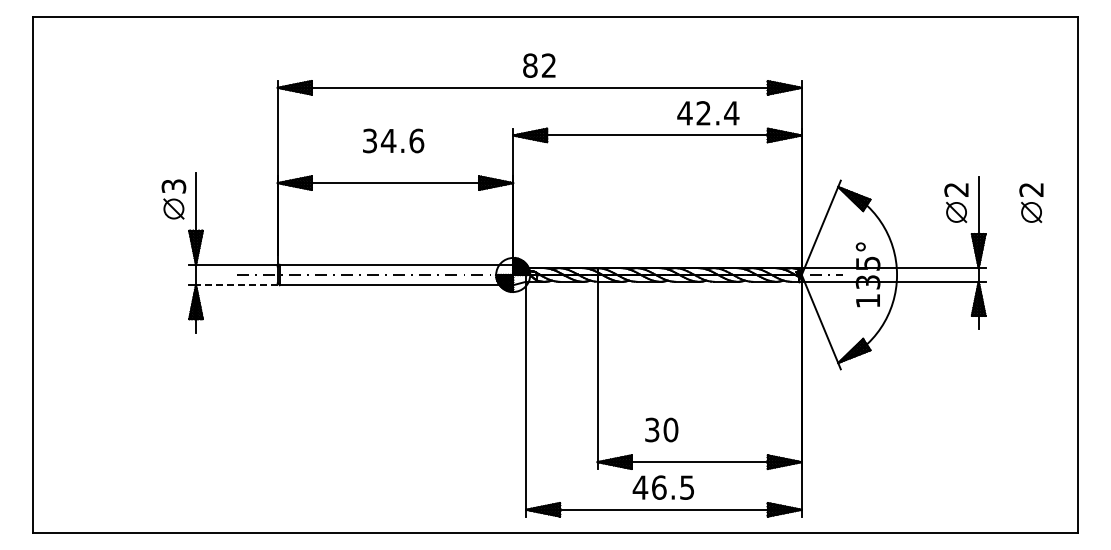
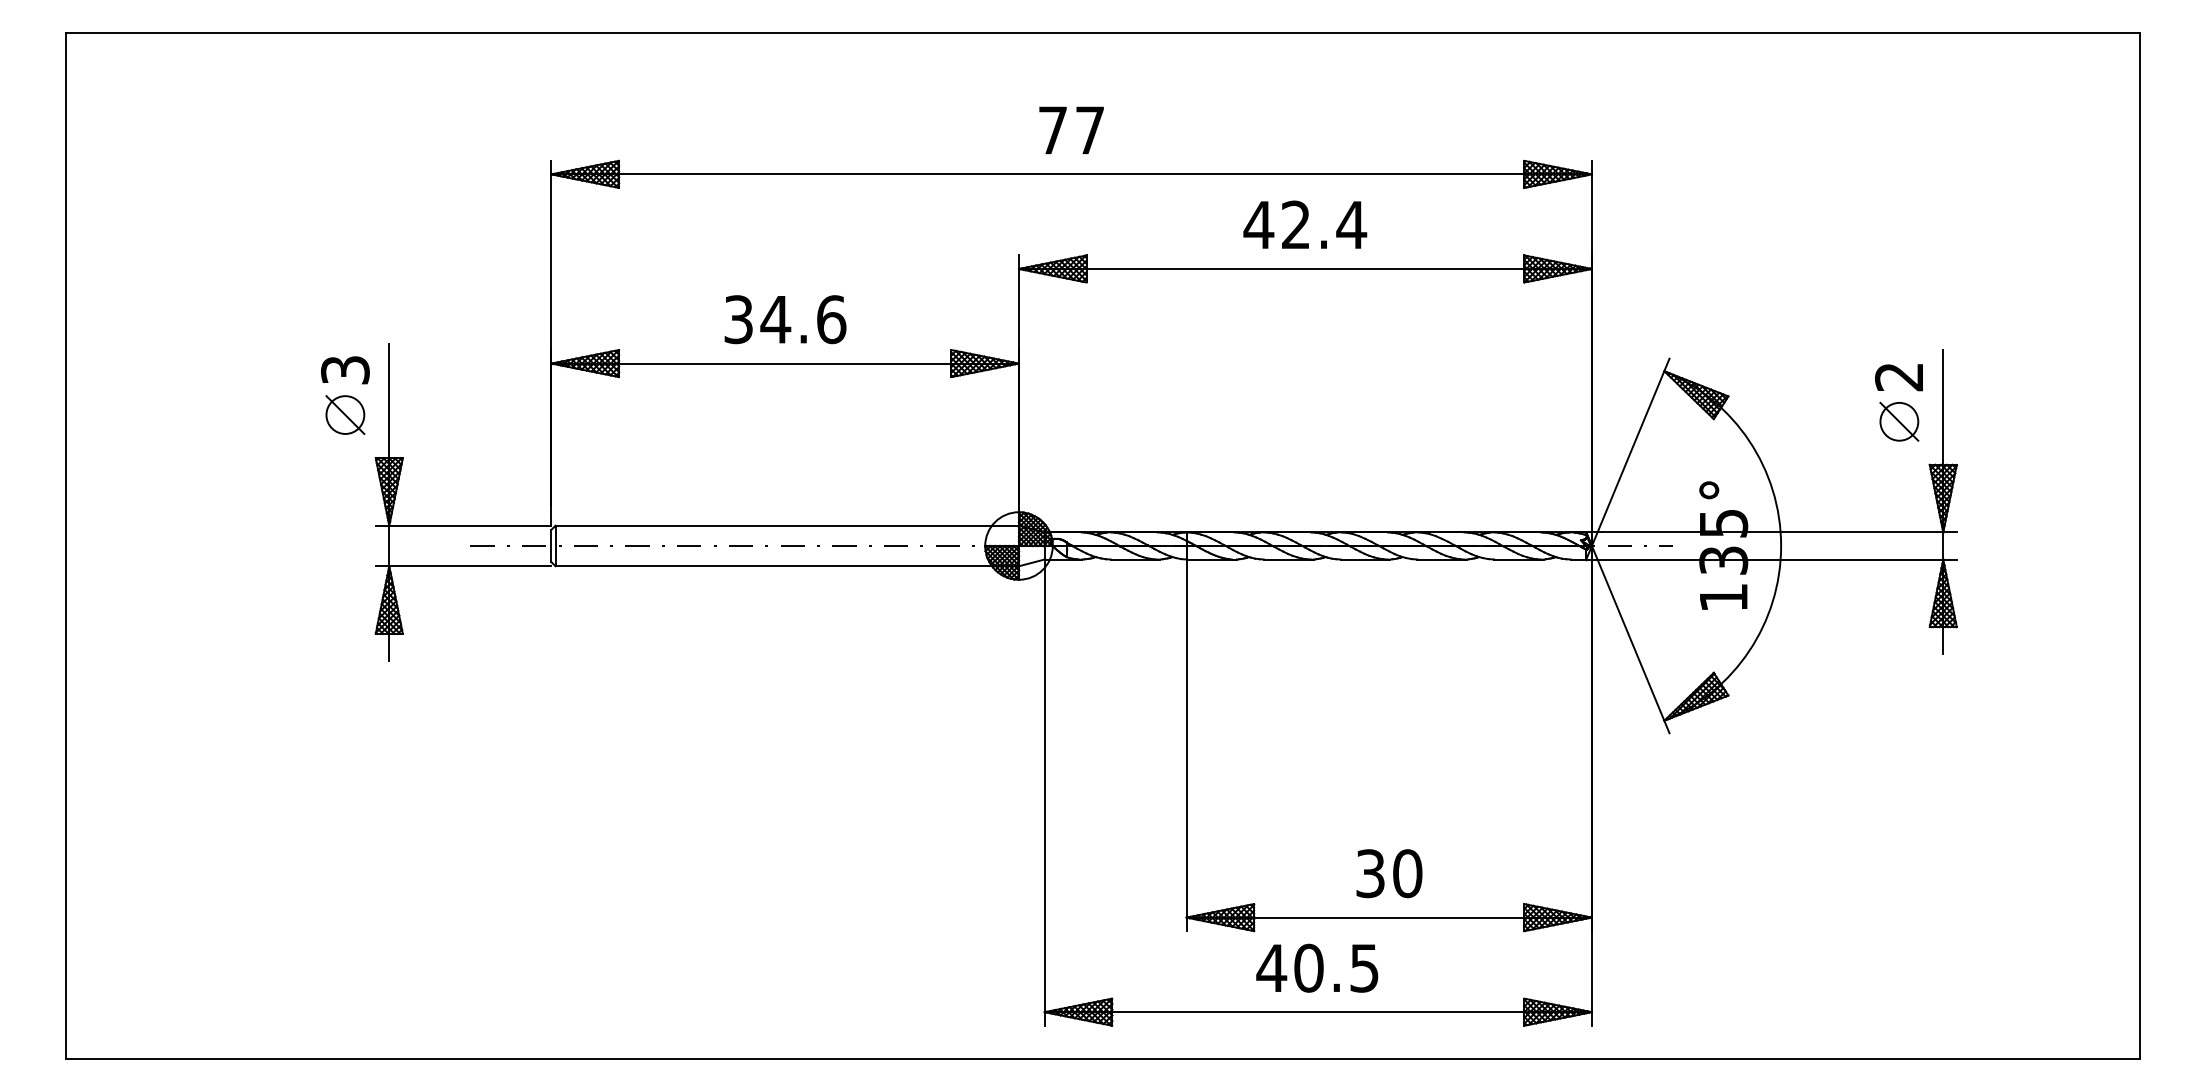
text: (539, 65) -> (1071, 130), 82 -> 77
text: (708, 113) -> (1305, 225), moved
text: (393, 140) -> (785, 318), moved
part: (1031, 202) -> (2048, 402), removed
line: (236, 285) -> (469, 566), dashed -> solid
text: (661, 429) -> (1388, 872), moved
text: (658, 487) -> (1307, 967), 46.5 -> 40.5

